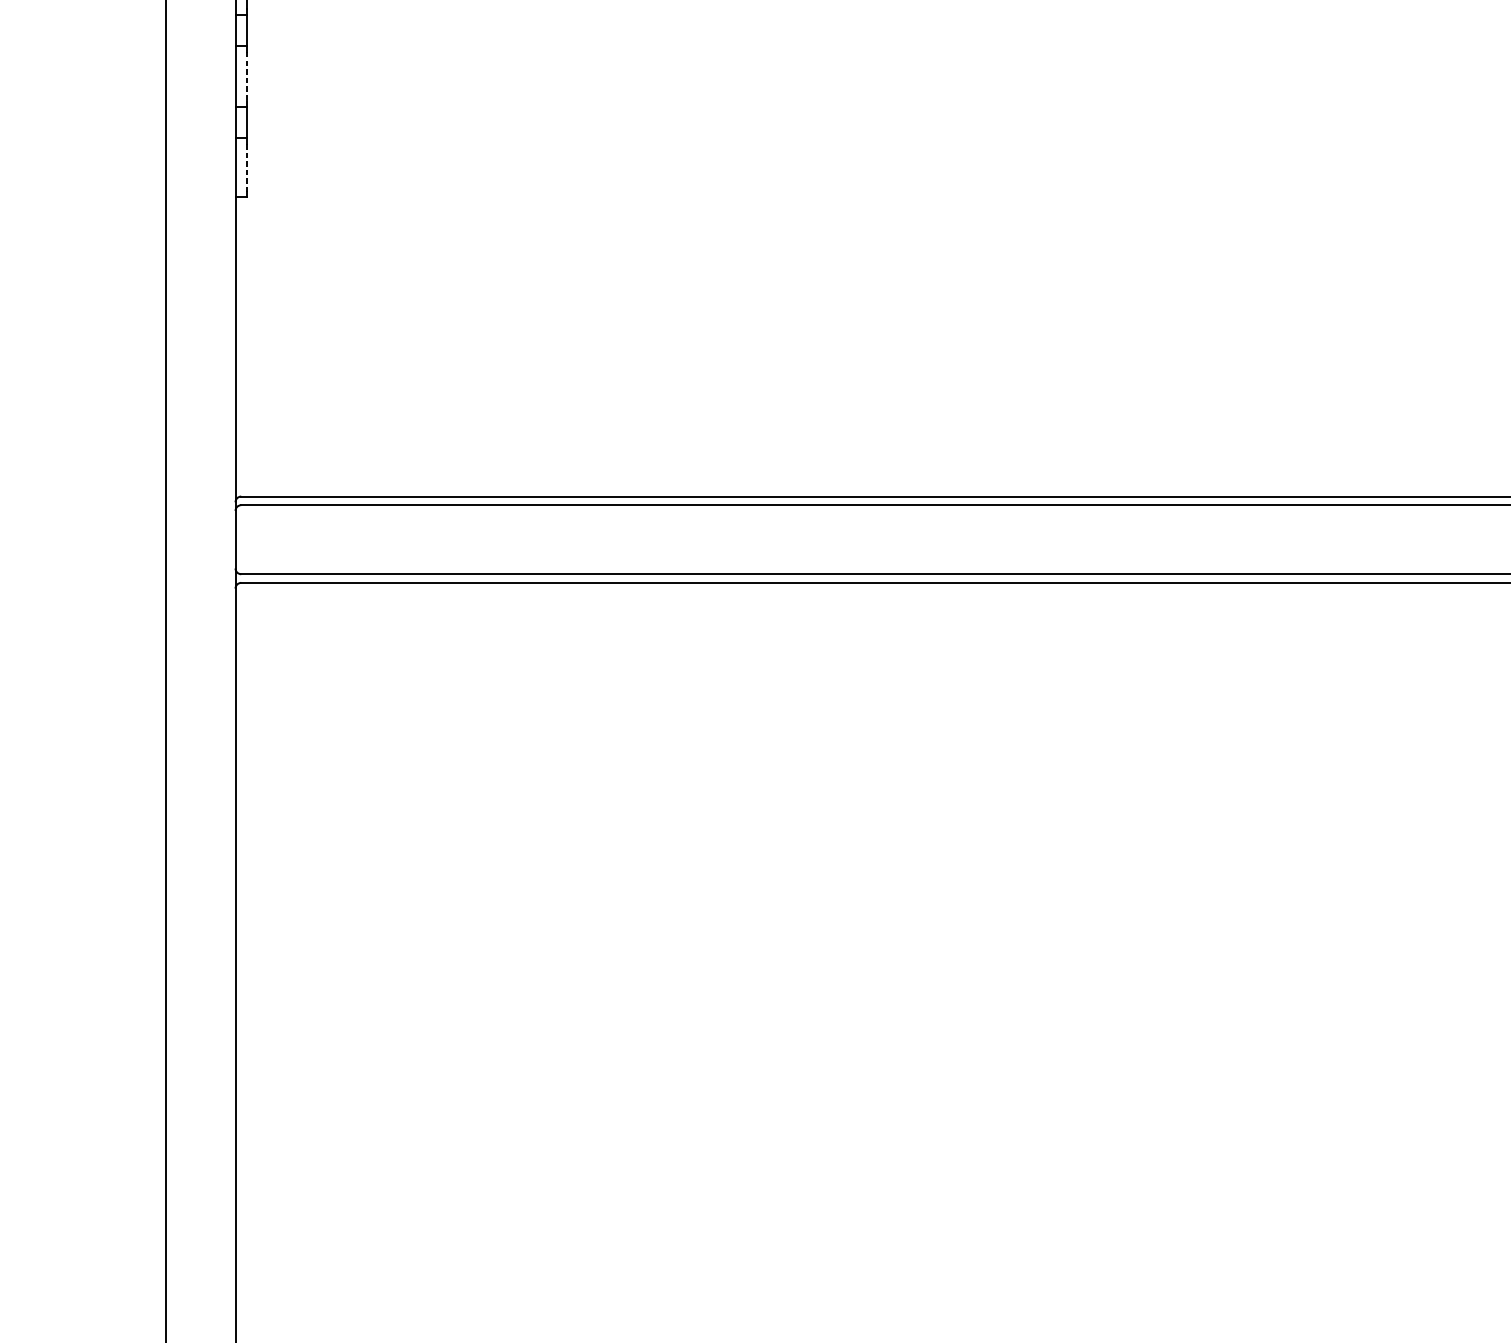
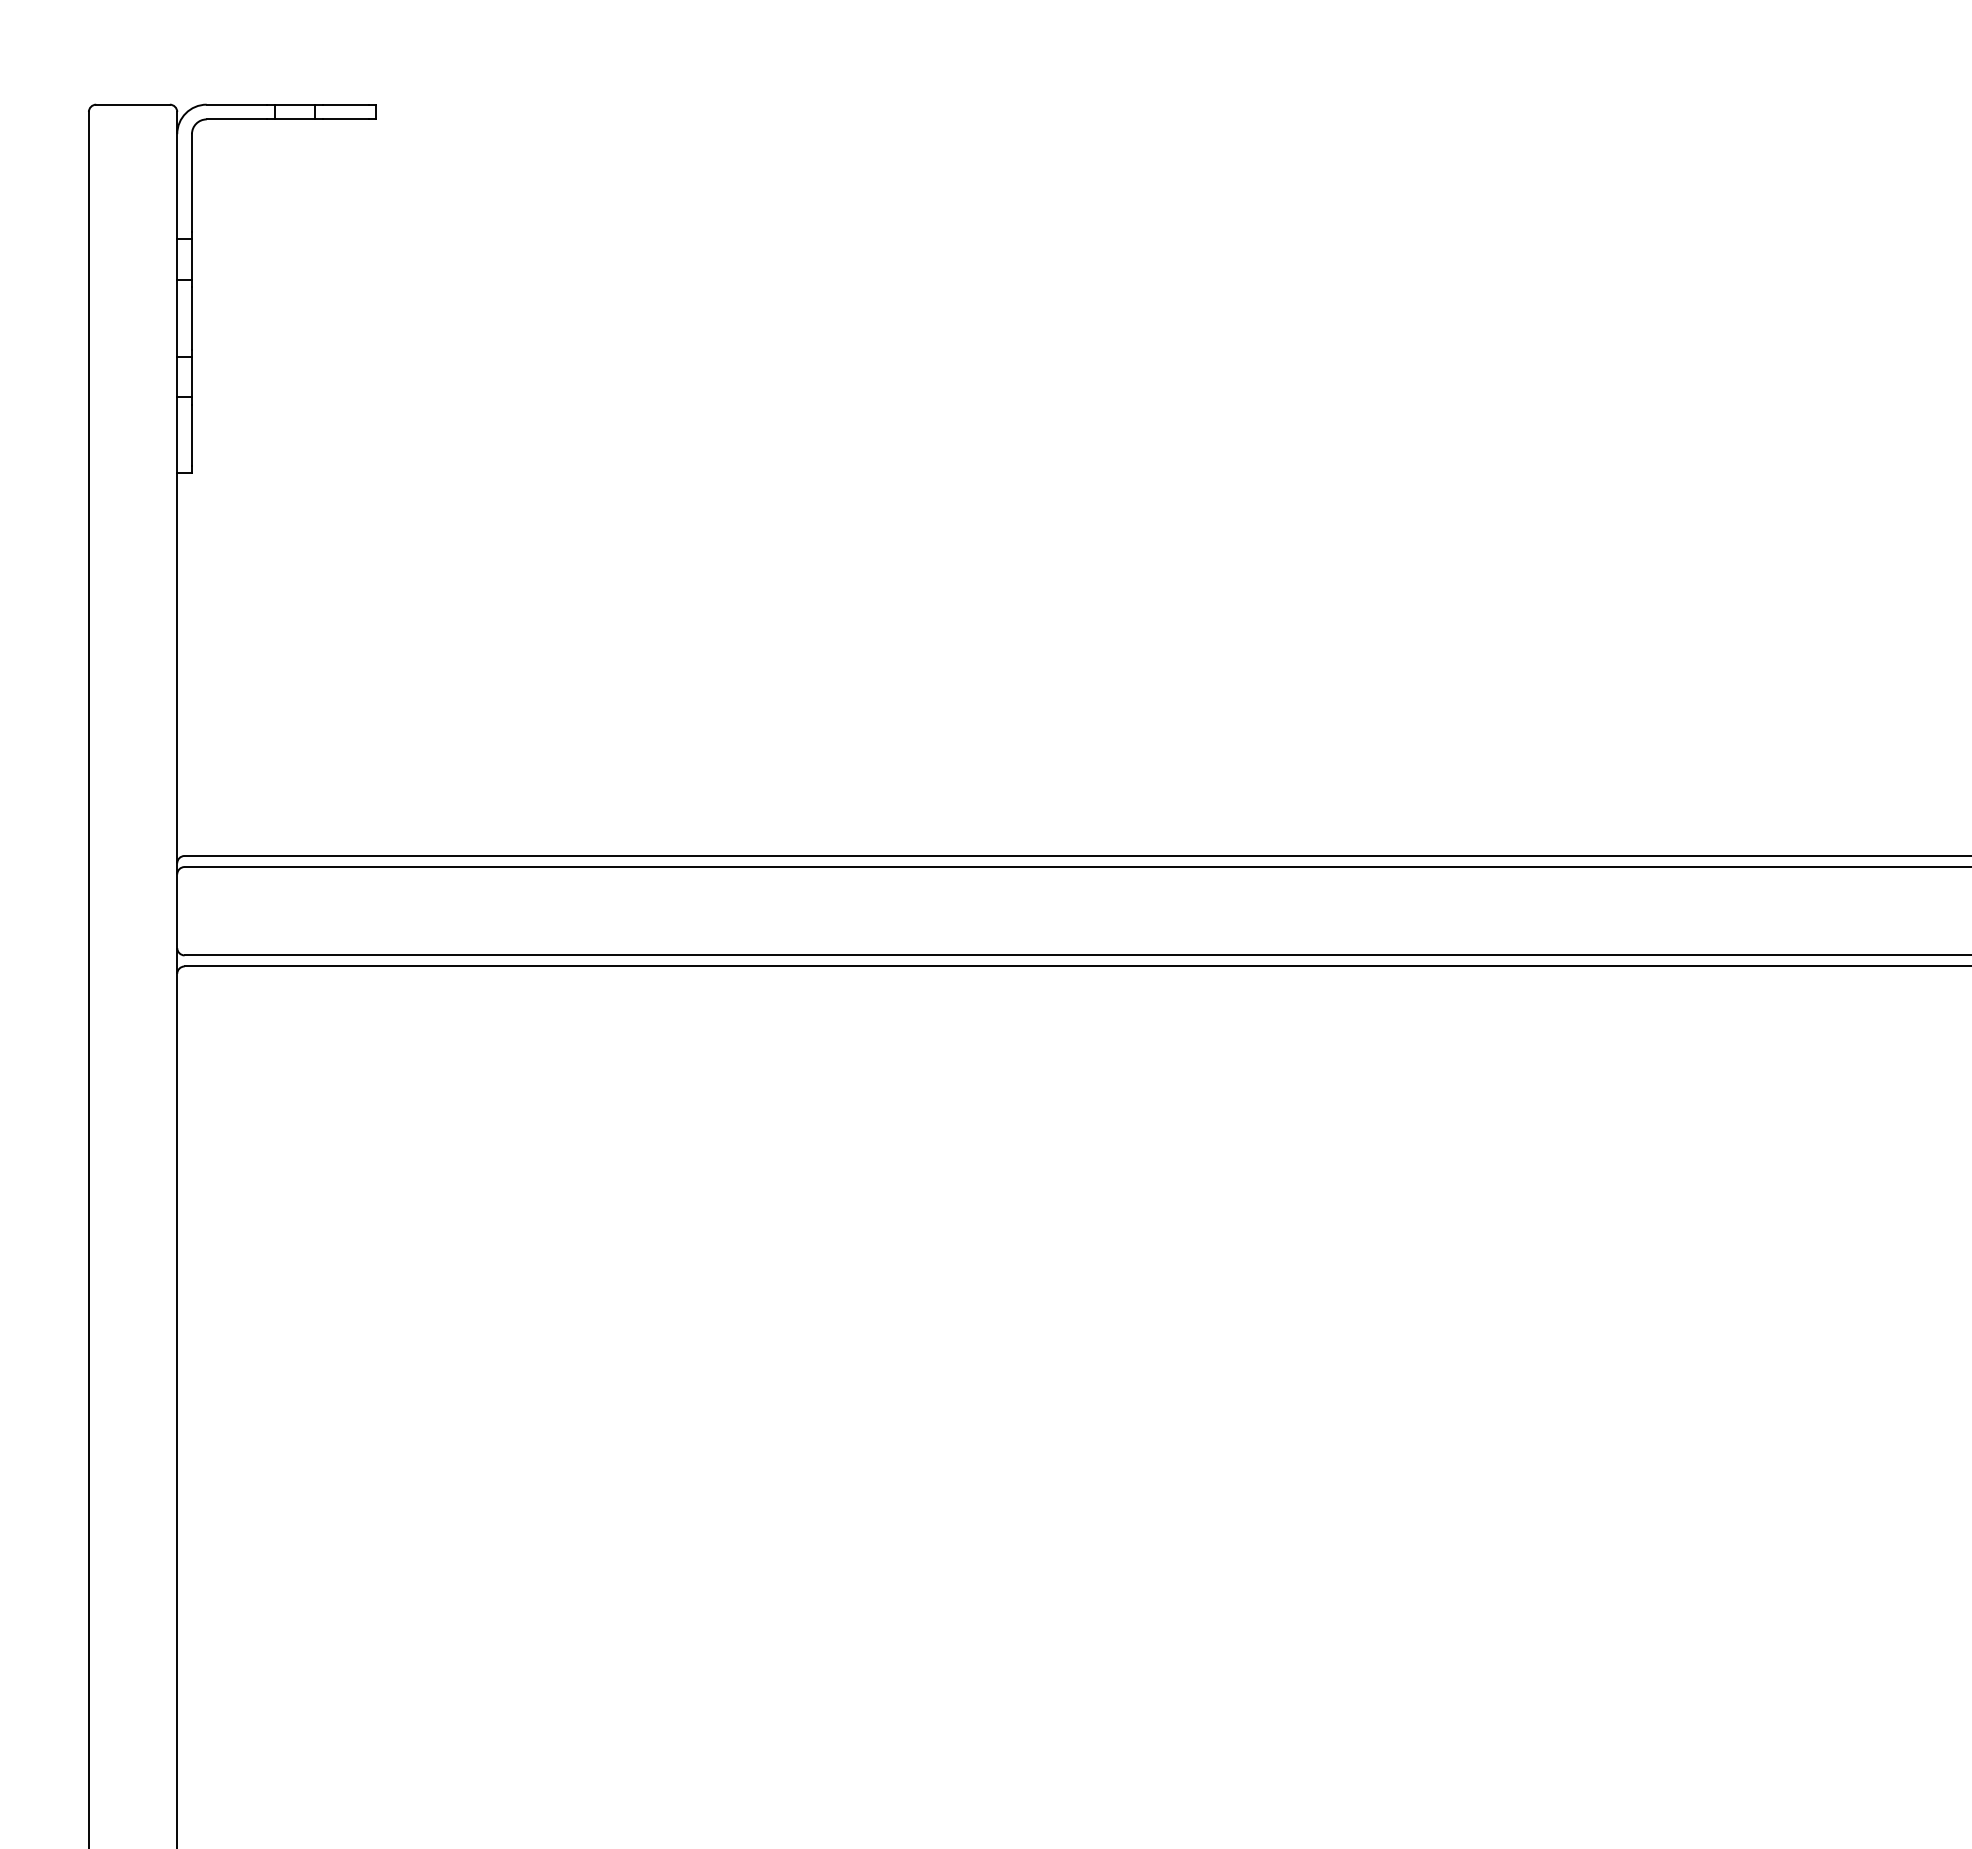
line: (246, 76) -> (191, 318), dashed -> solid
line: (246, 168) -> (191, 435), dashed -> solid

